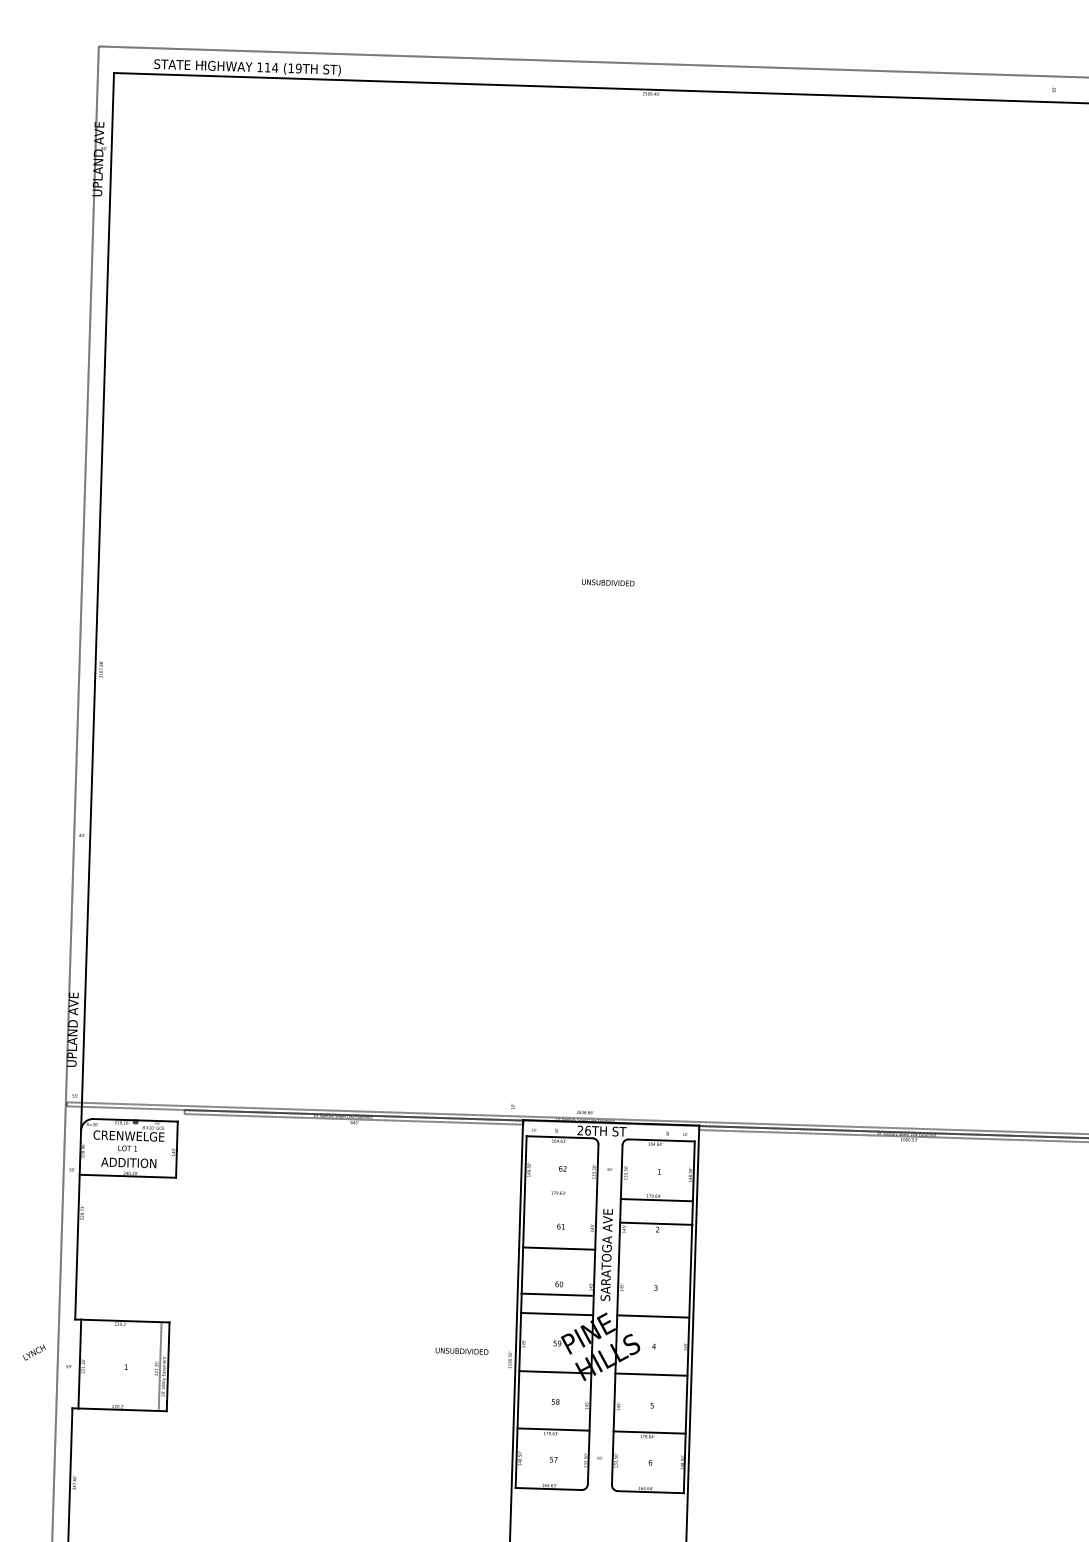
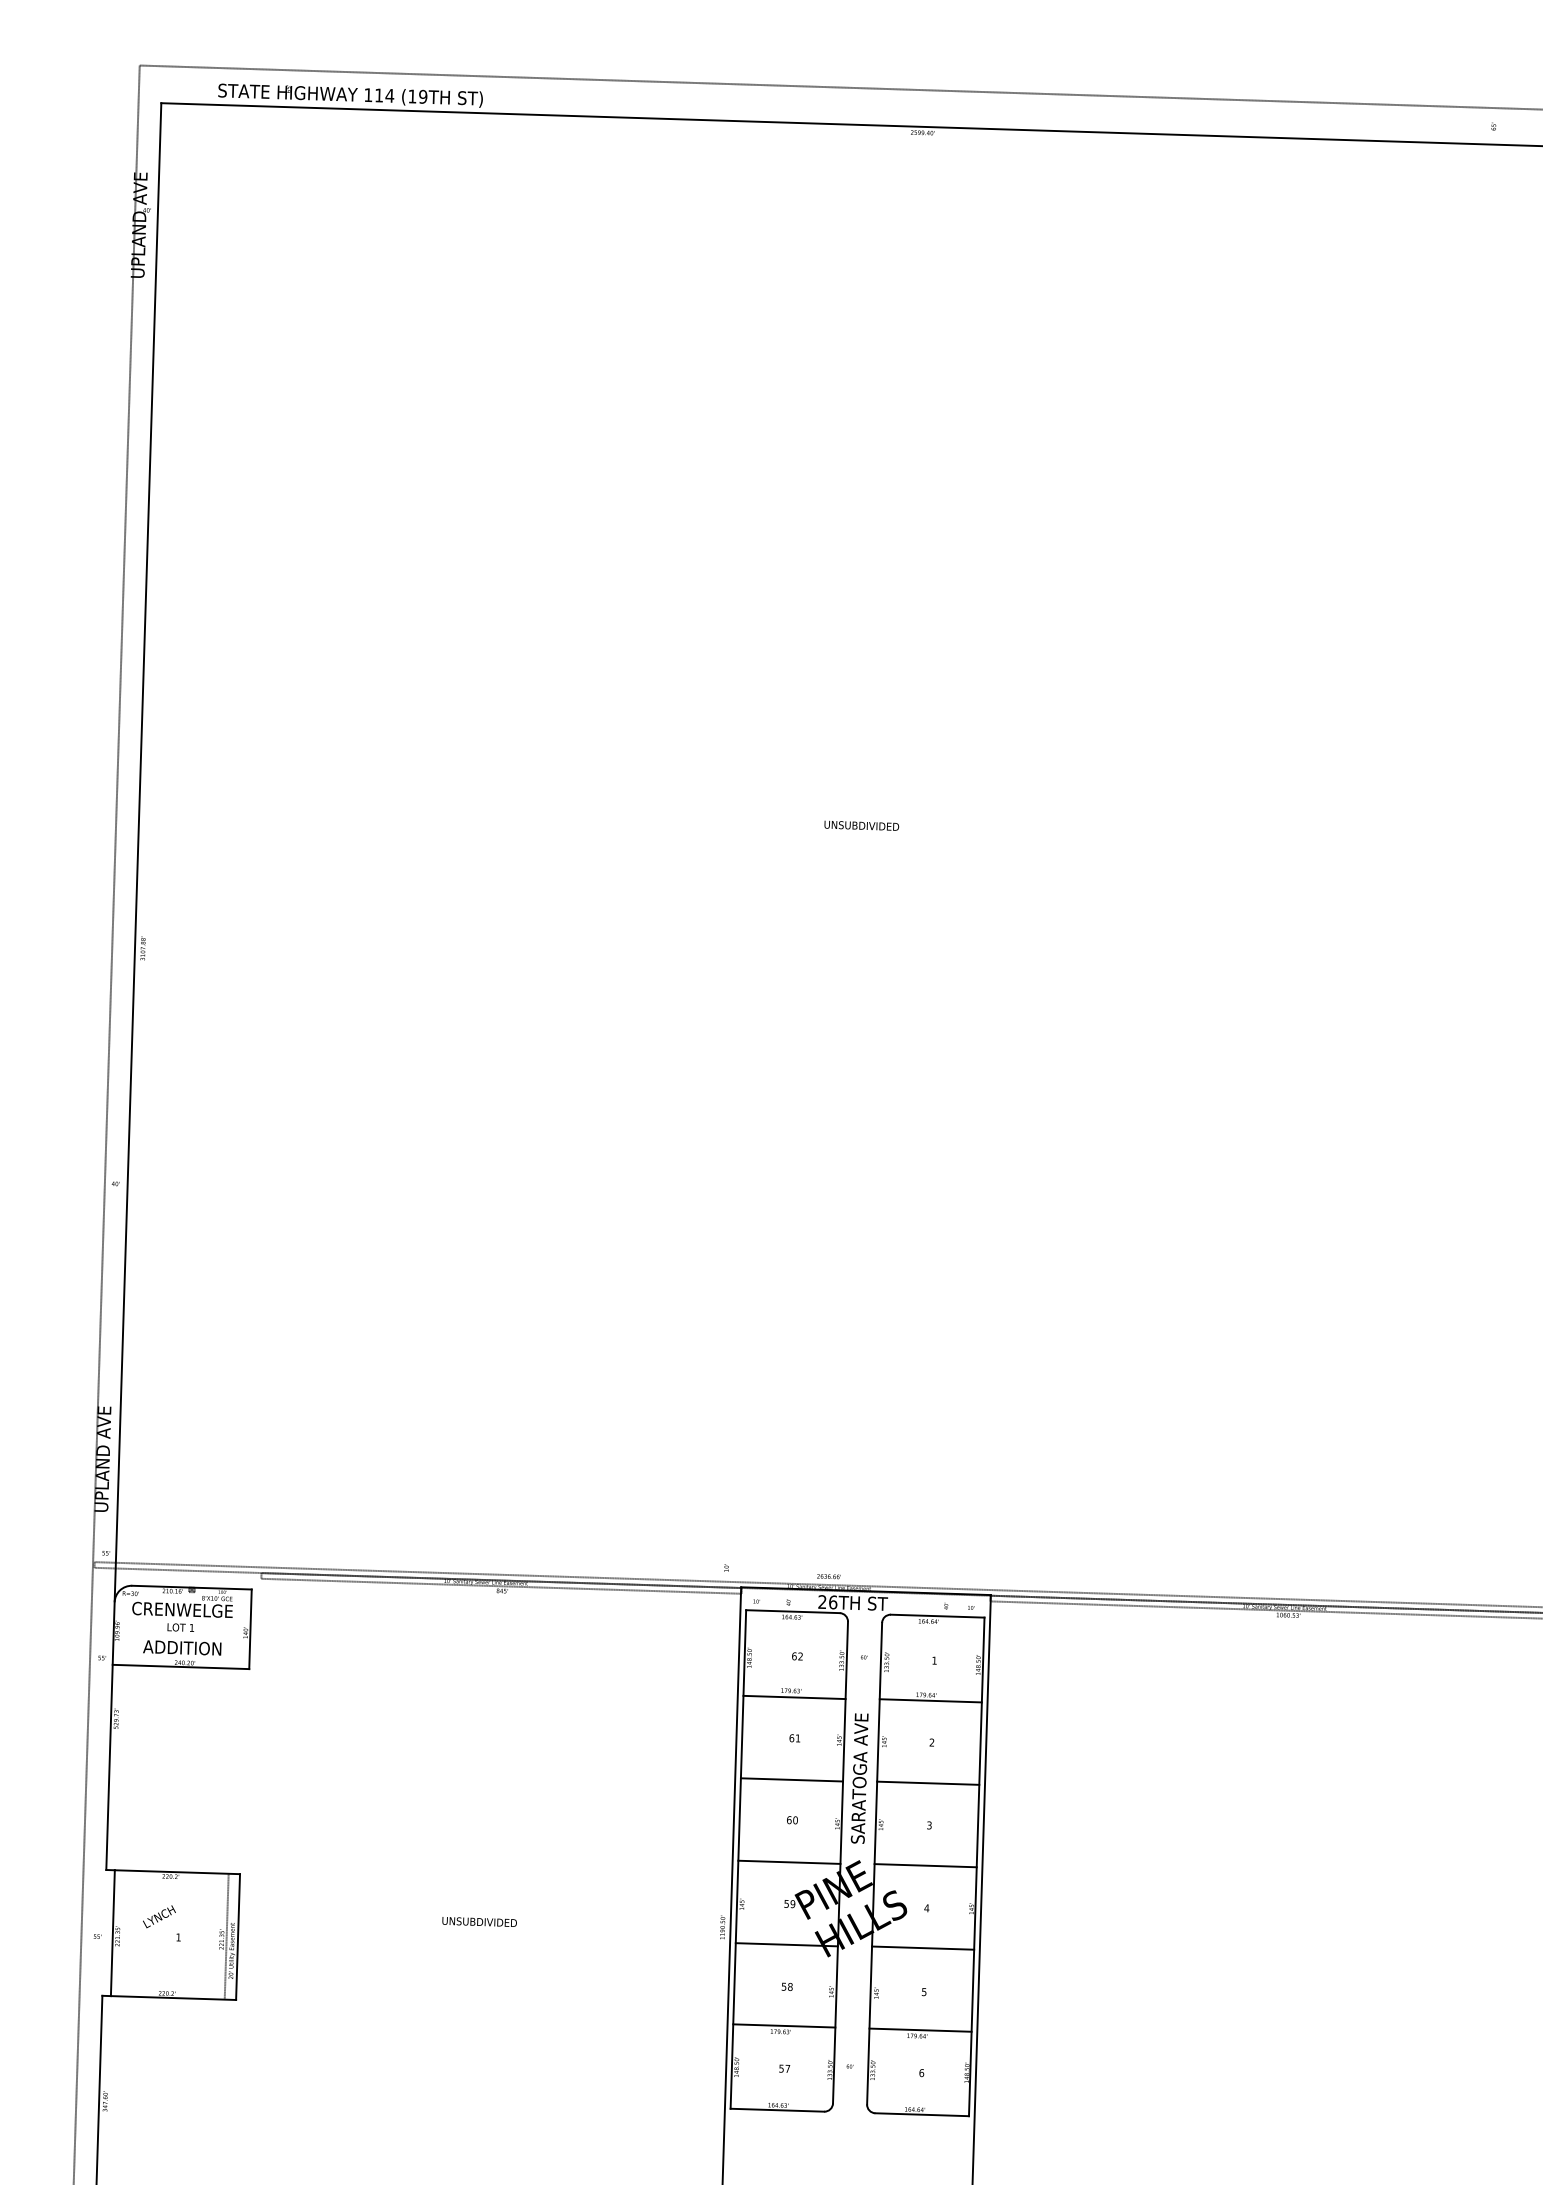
line: (656, 1223) -> (928, 1782), moved
line: (559, 1248) -> (794, 1697), moved
line: (557, 1294) -> (791, 1779), moved
text: (461, 1350) -> (479, 1921), moved
text: (34, 1352) -> (159, 1916), moved

